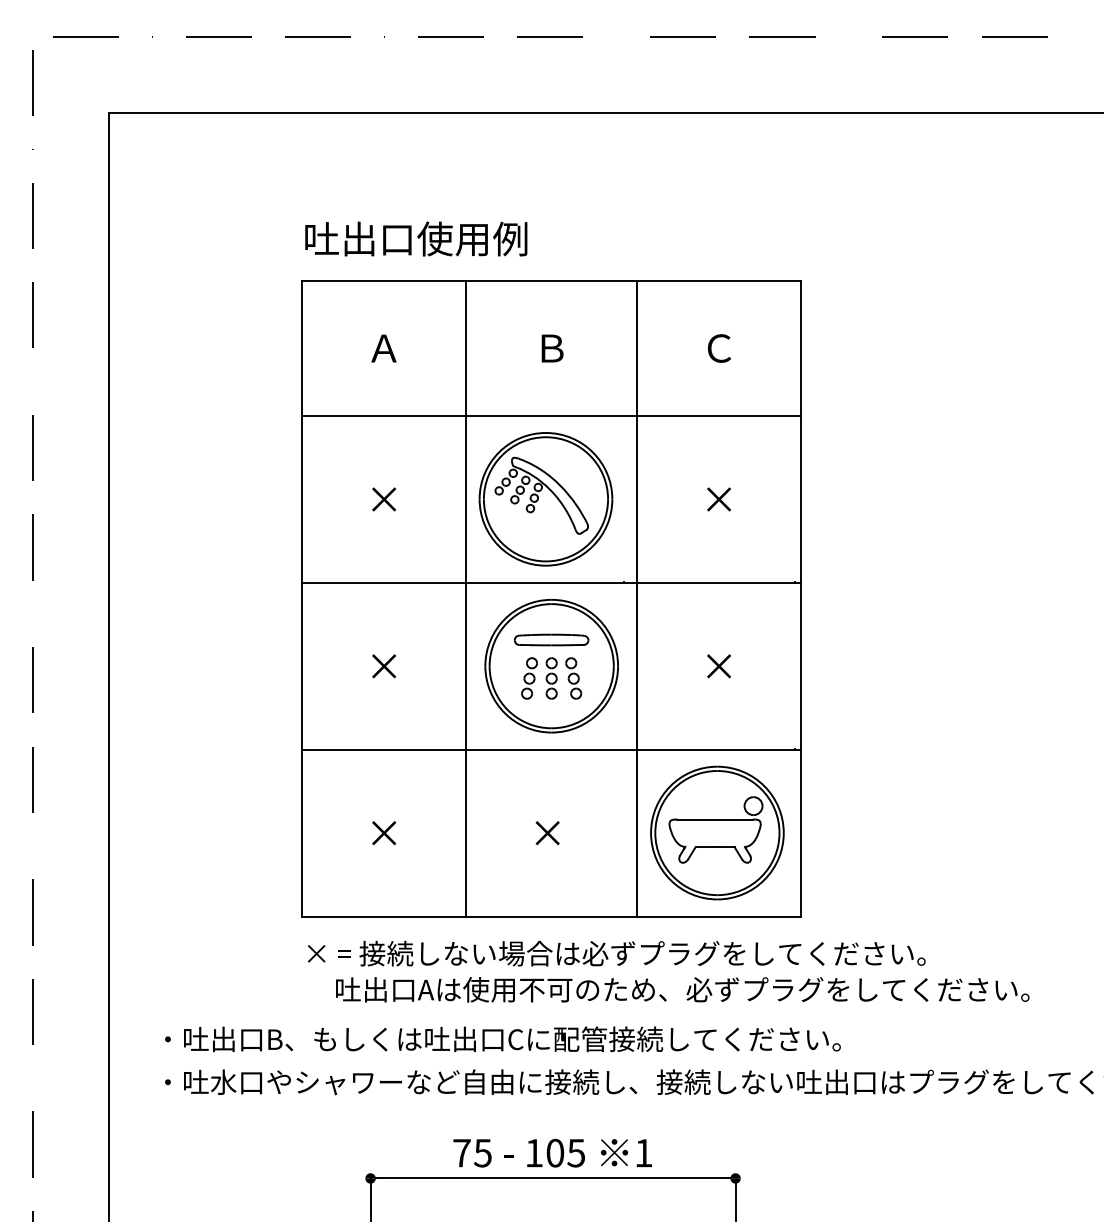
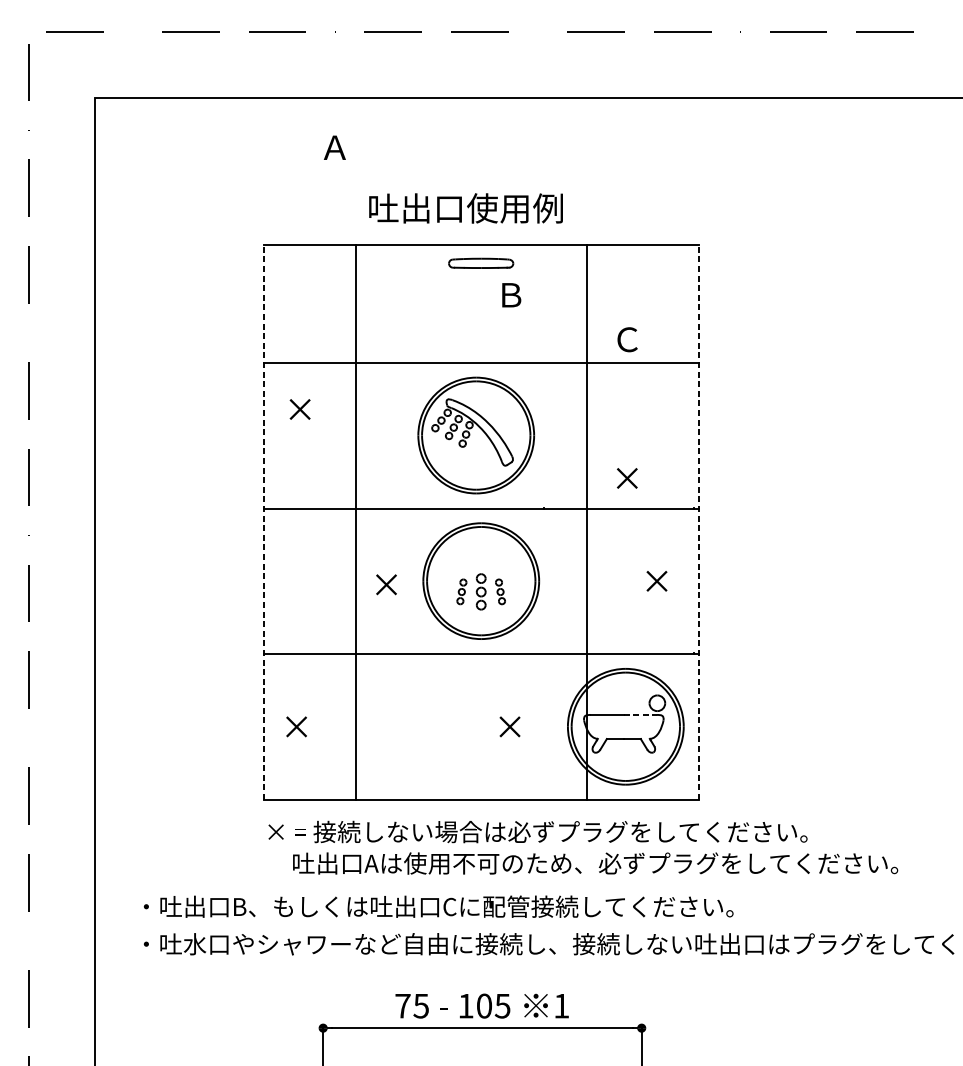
text: (416, 238) -> (466, 207), moved
text: (383, 348) -> (334, 147), moved
text: (552, 348) -> (511, 295), moved
text: (719, 348) -> (627, 339), moved
text: (384, 499) -> (300, 409), moved
text: (718, 499) -> (626, 478), moved
line: (302, 598) -> (263, 522), solid -> dashed
line: (465, 598) -> (355, 522), moved
line: (637, 598) -> (587, 522), moved
line: (800, 598) -> (698, 522), solid -> dashed
part: (551, 639) -> (481, 262), moved
text: (384, 666) -> (386, 584), moved
text: (718, 666) -> (656, 581), moved
part: (529, 678) -> (461, 591), size x0.7
part: (573, 678) -> (500, 591), size x0.7
line: (733, 819) -> (639, 714), solid -> dashed
text: (384, 833) -> (296, 727), moved
text: (547, 833) -> (509, 727), moved

